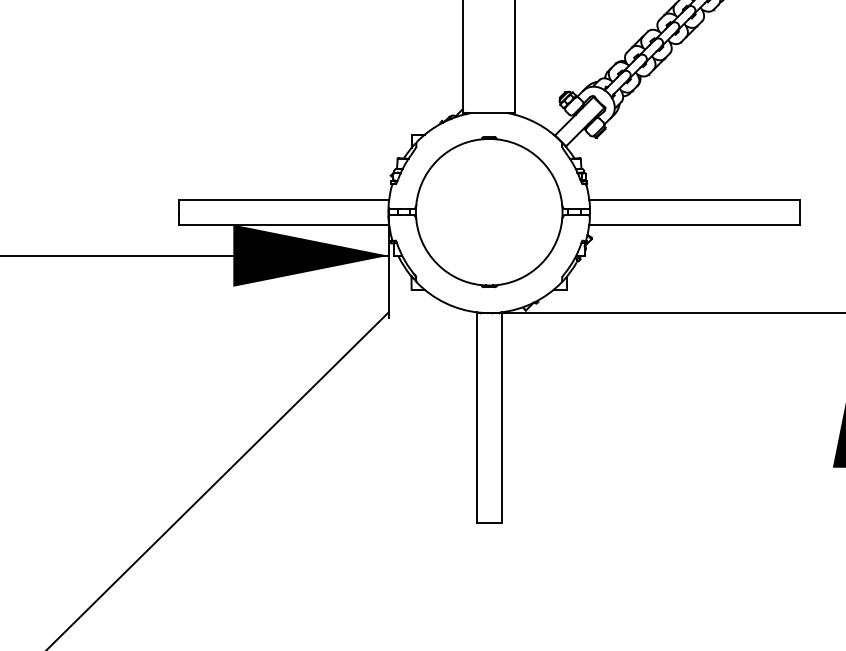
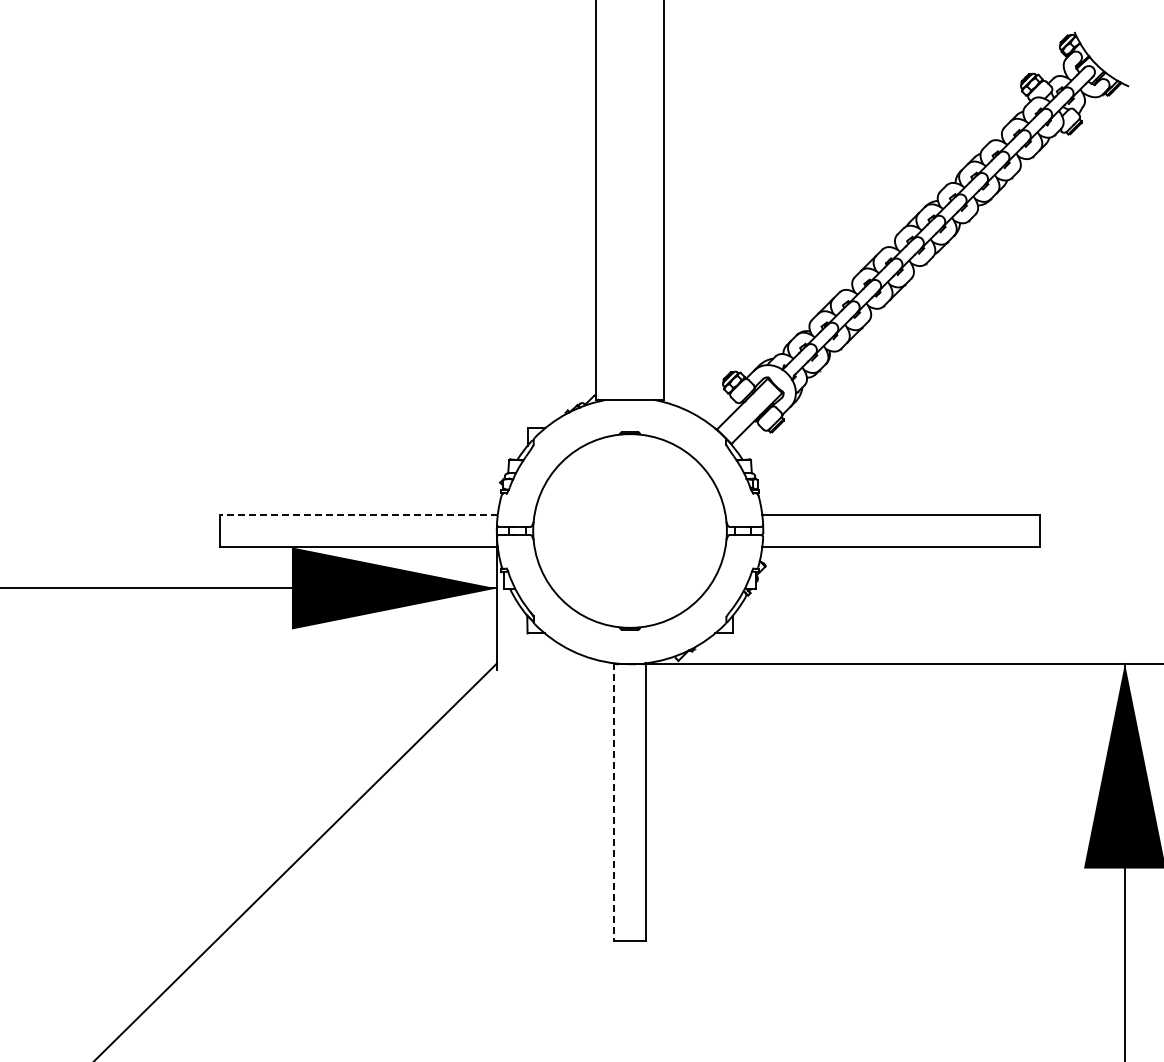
line: (283, 199) -> (358, 514), solid -> dashed
line: (476, 417) -> (613, 802), solid -> dashed

